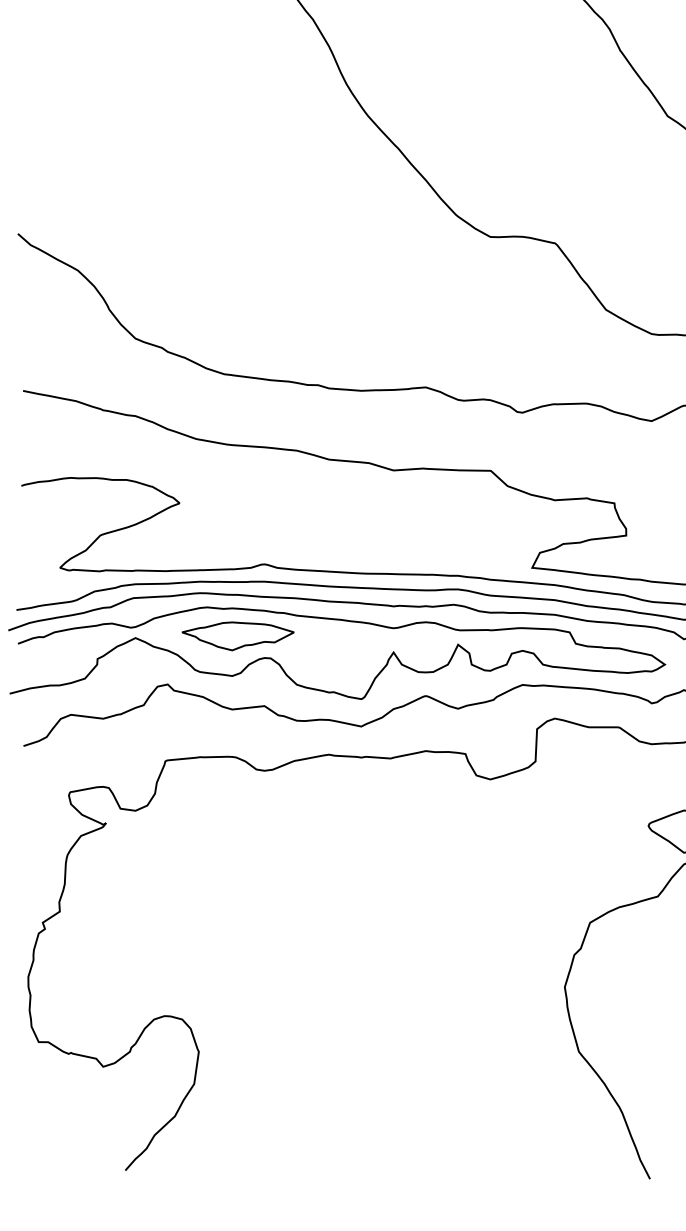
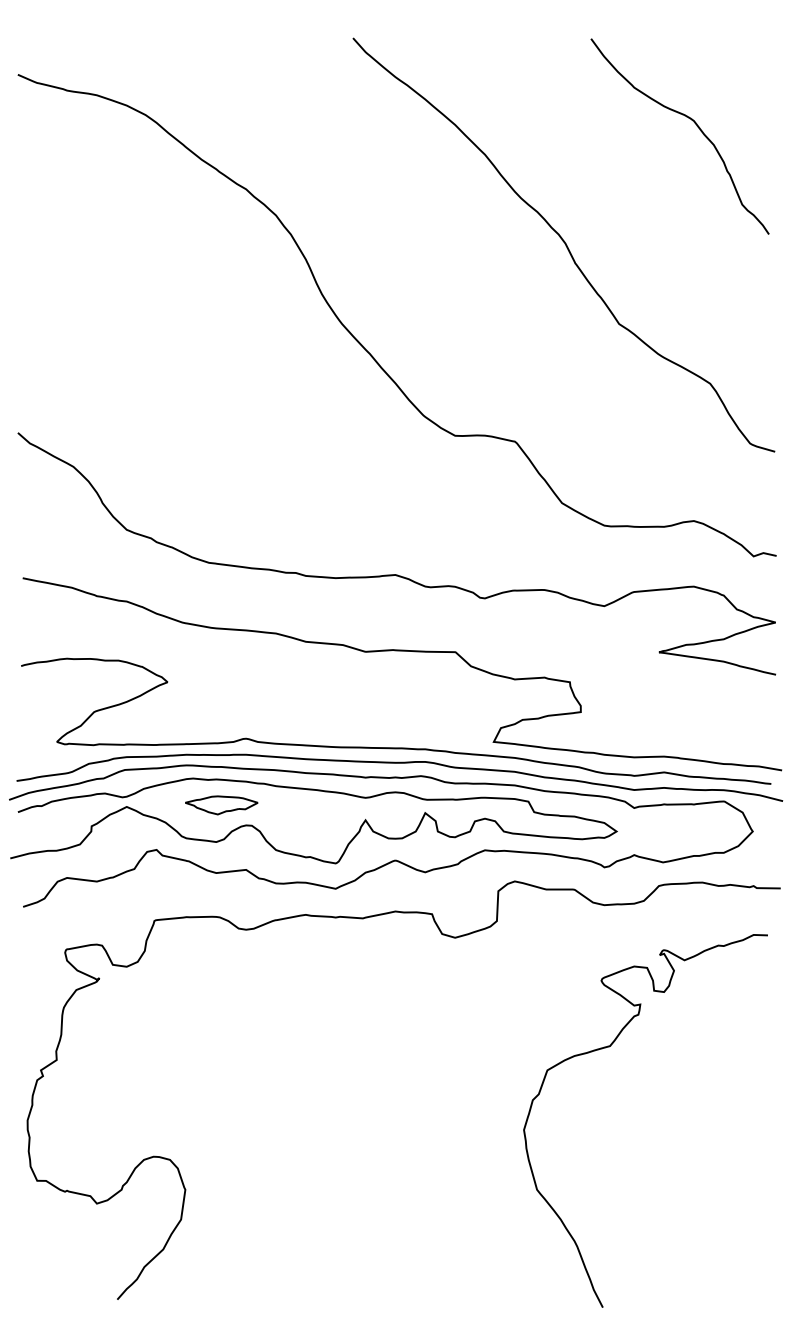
part: (237, 636) -> (221, 805), size x0.7

